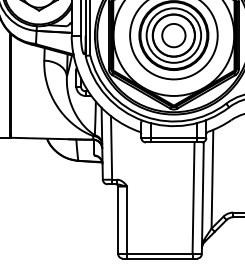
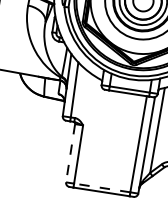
line: (118, 220) -> (70, 153), solid -> dashed
line: (160, 254) -> (102, 188), solid -> dashed

